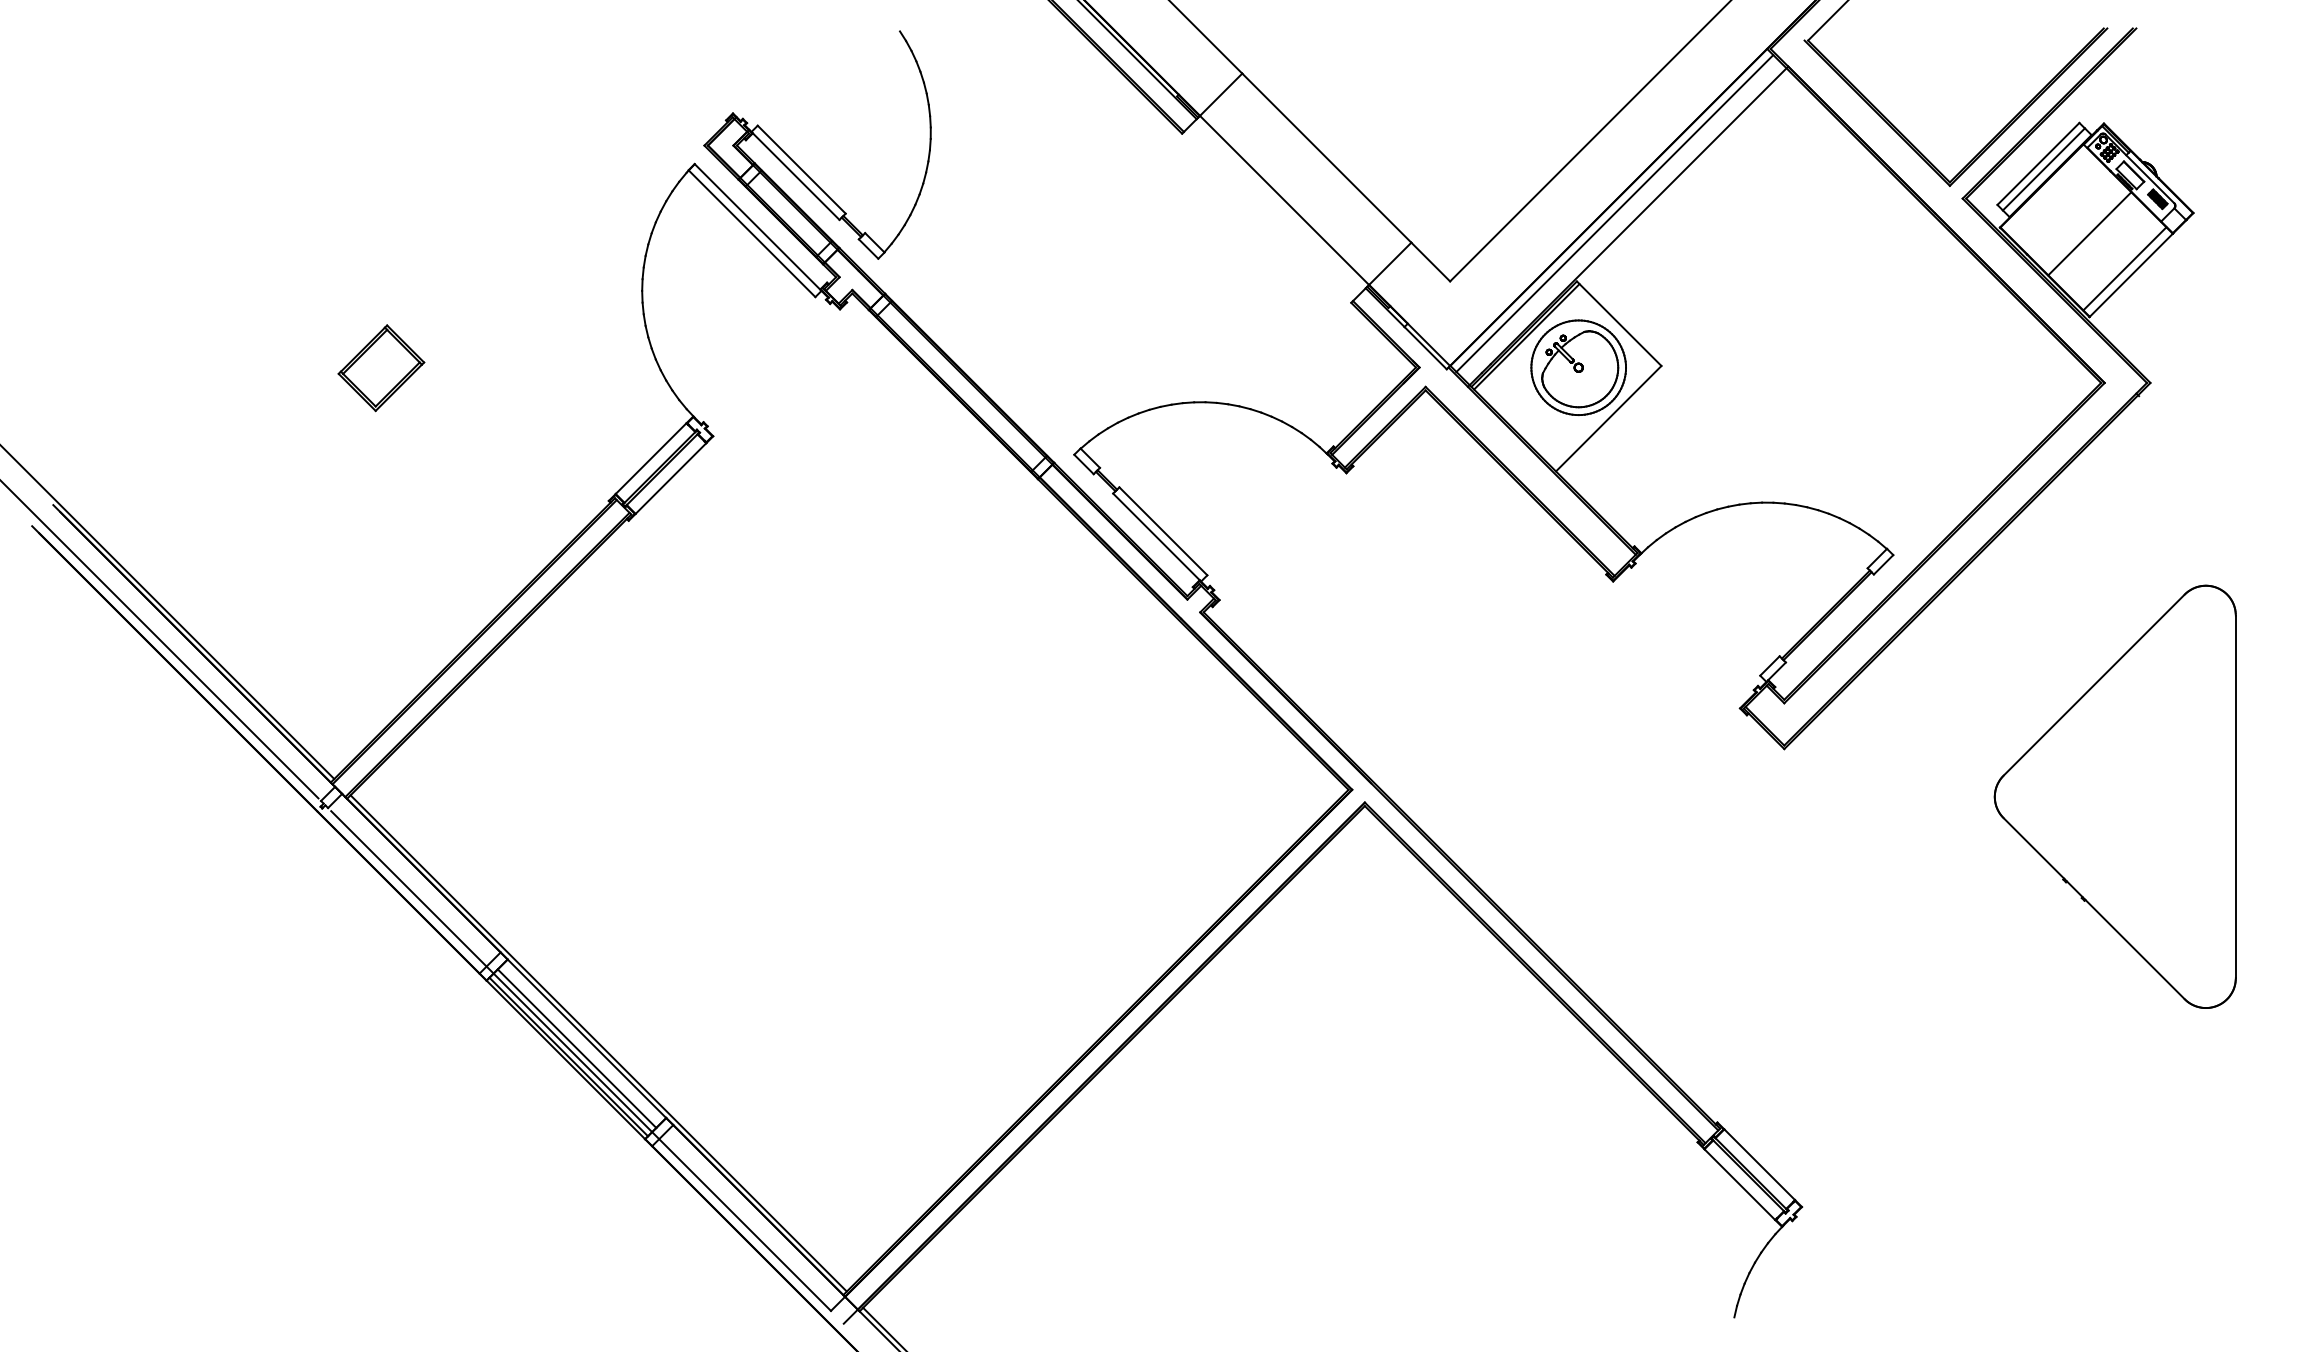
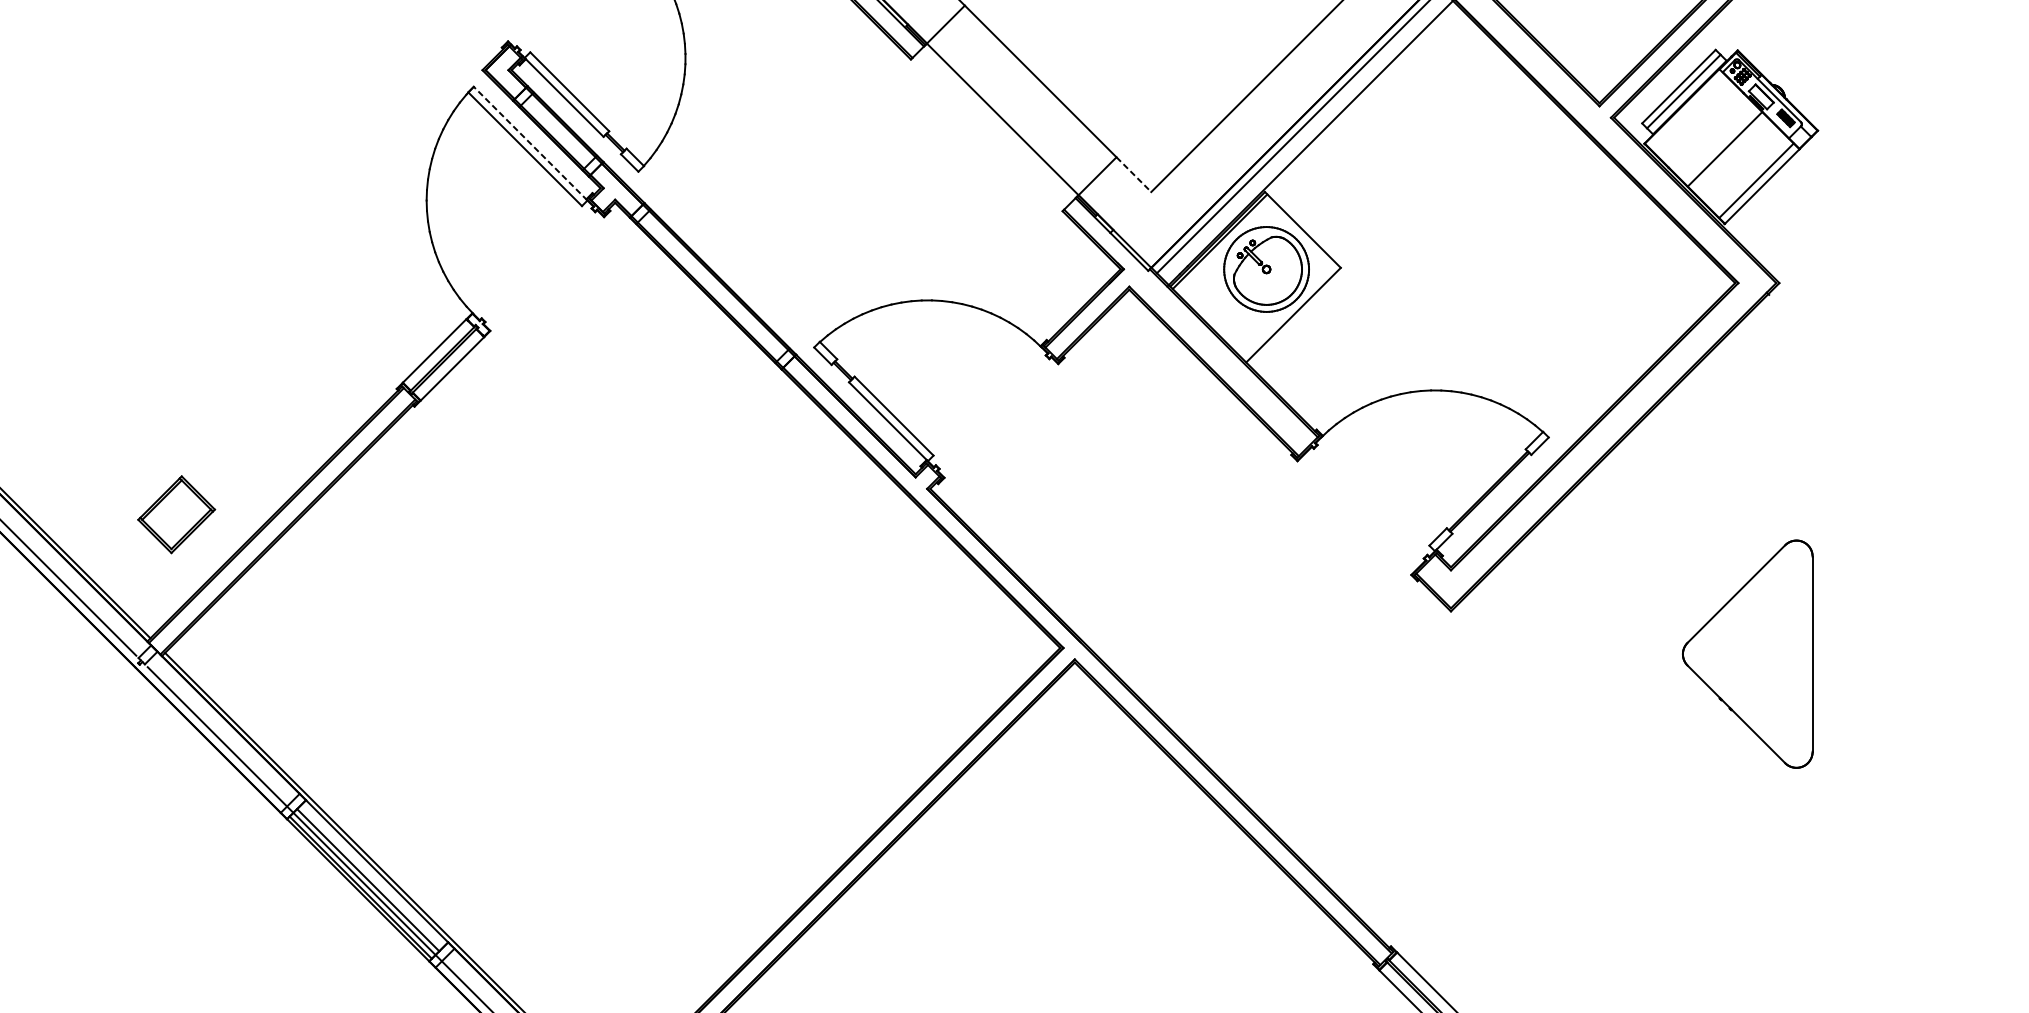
line: (758, 227) -> (530, 143), solid -> dashed
line: (1431, 262) -> (1134, 175), solid -> dashed
part: (381, 368) -> (176, 514), moved
part: (2114, 796) -> (1747, 654), size x0.6

